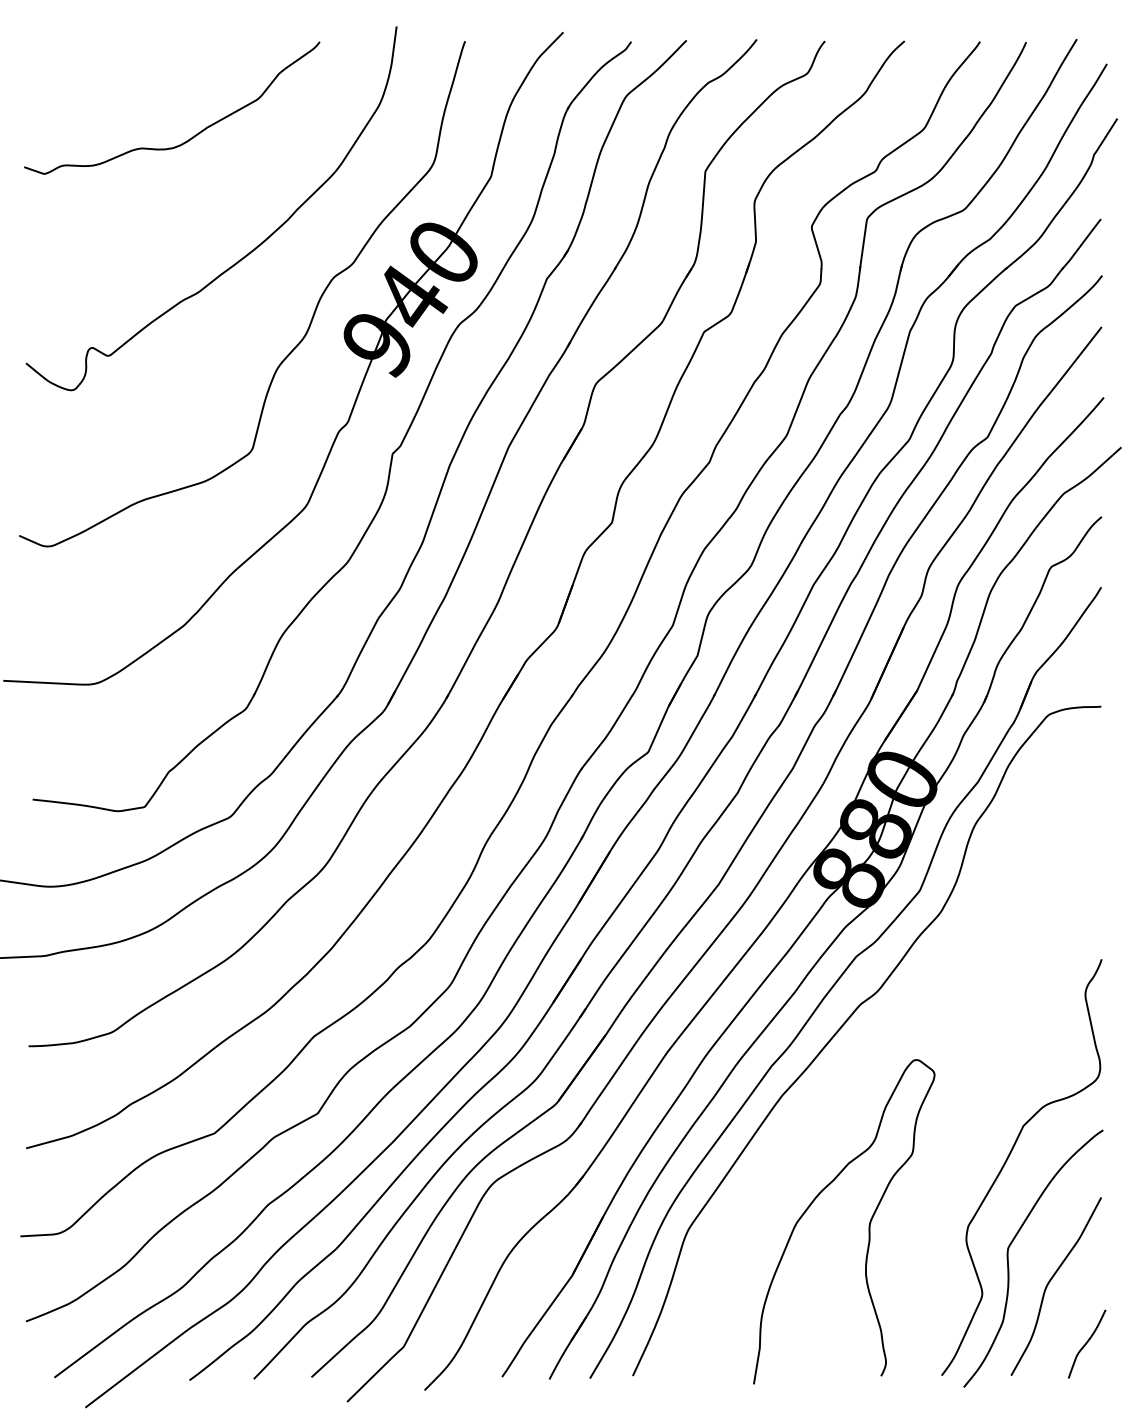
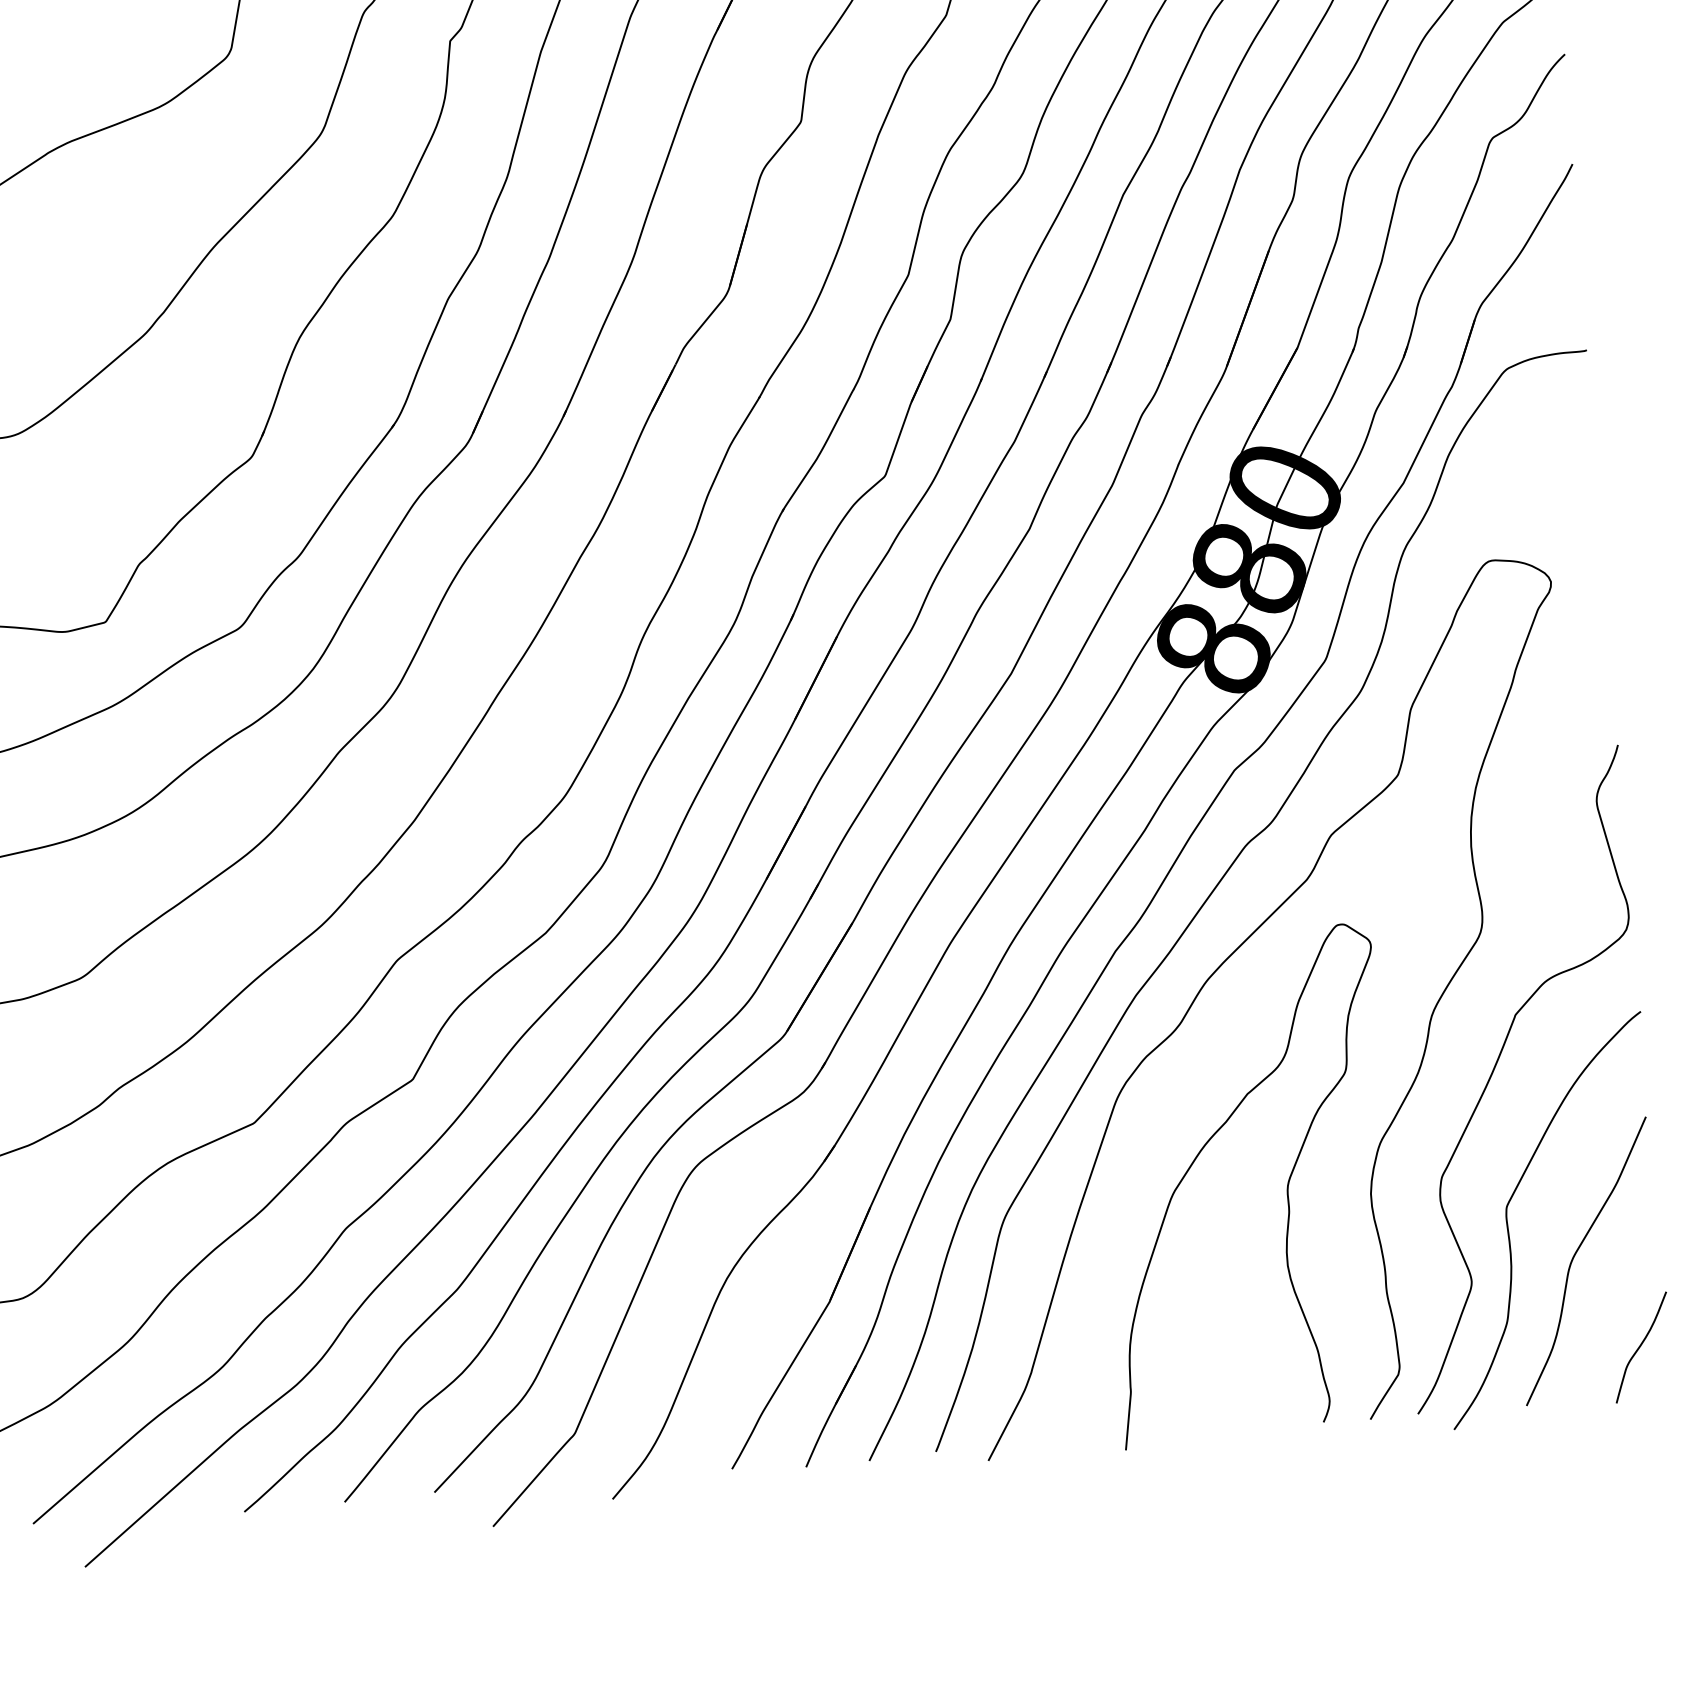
curve: (838, 1081) -> (1221, 967), added

